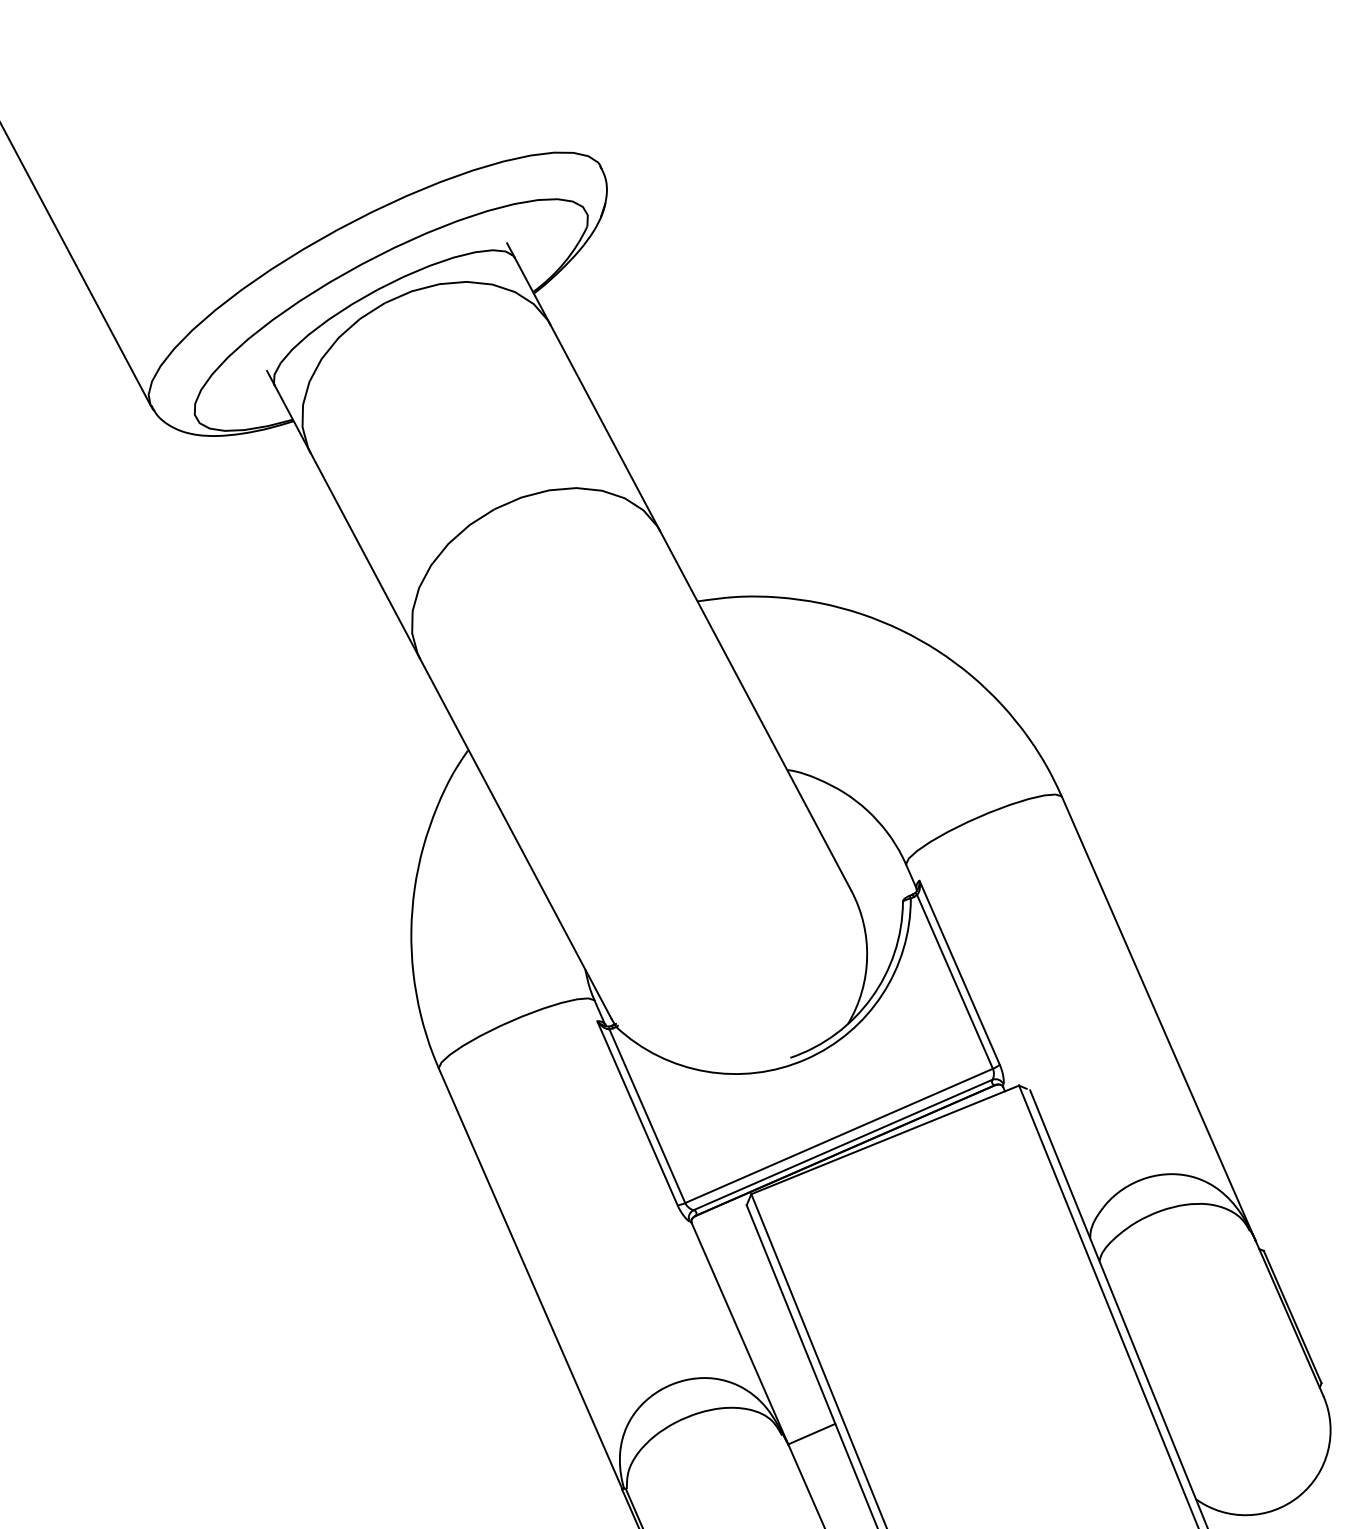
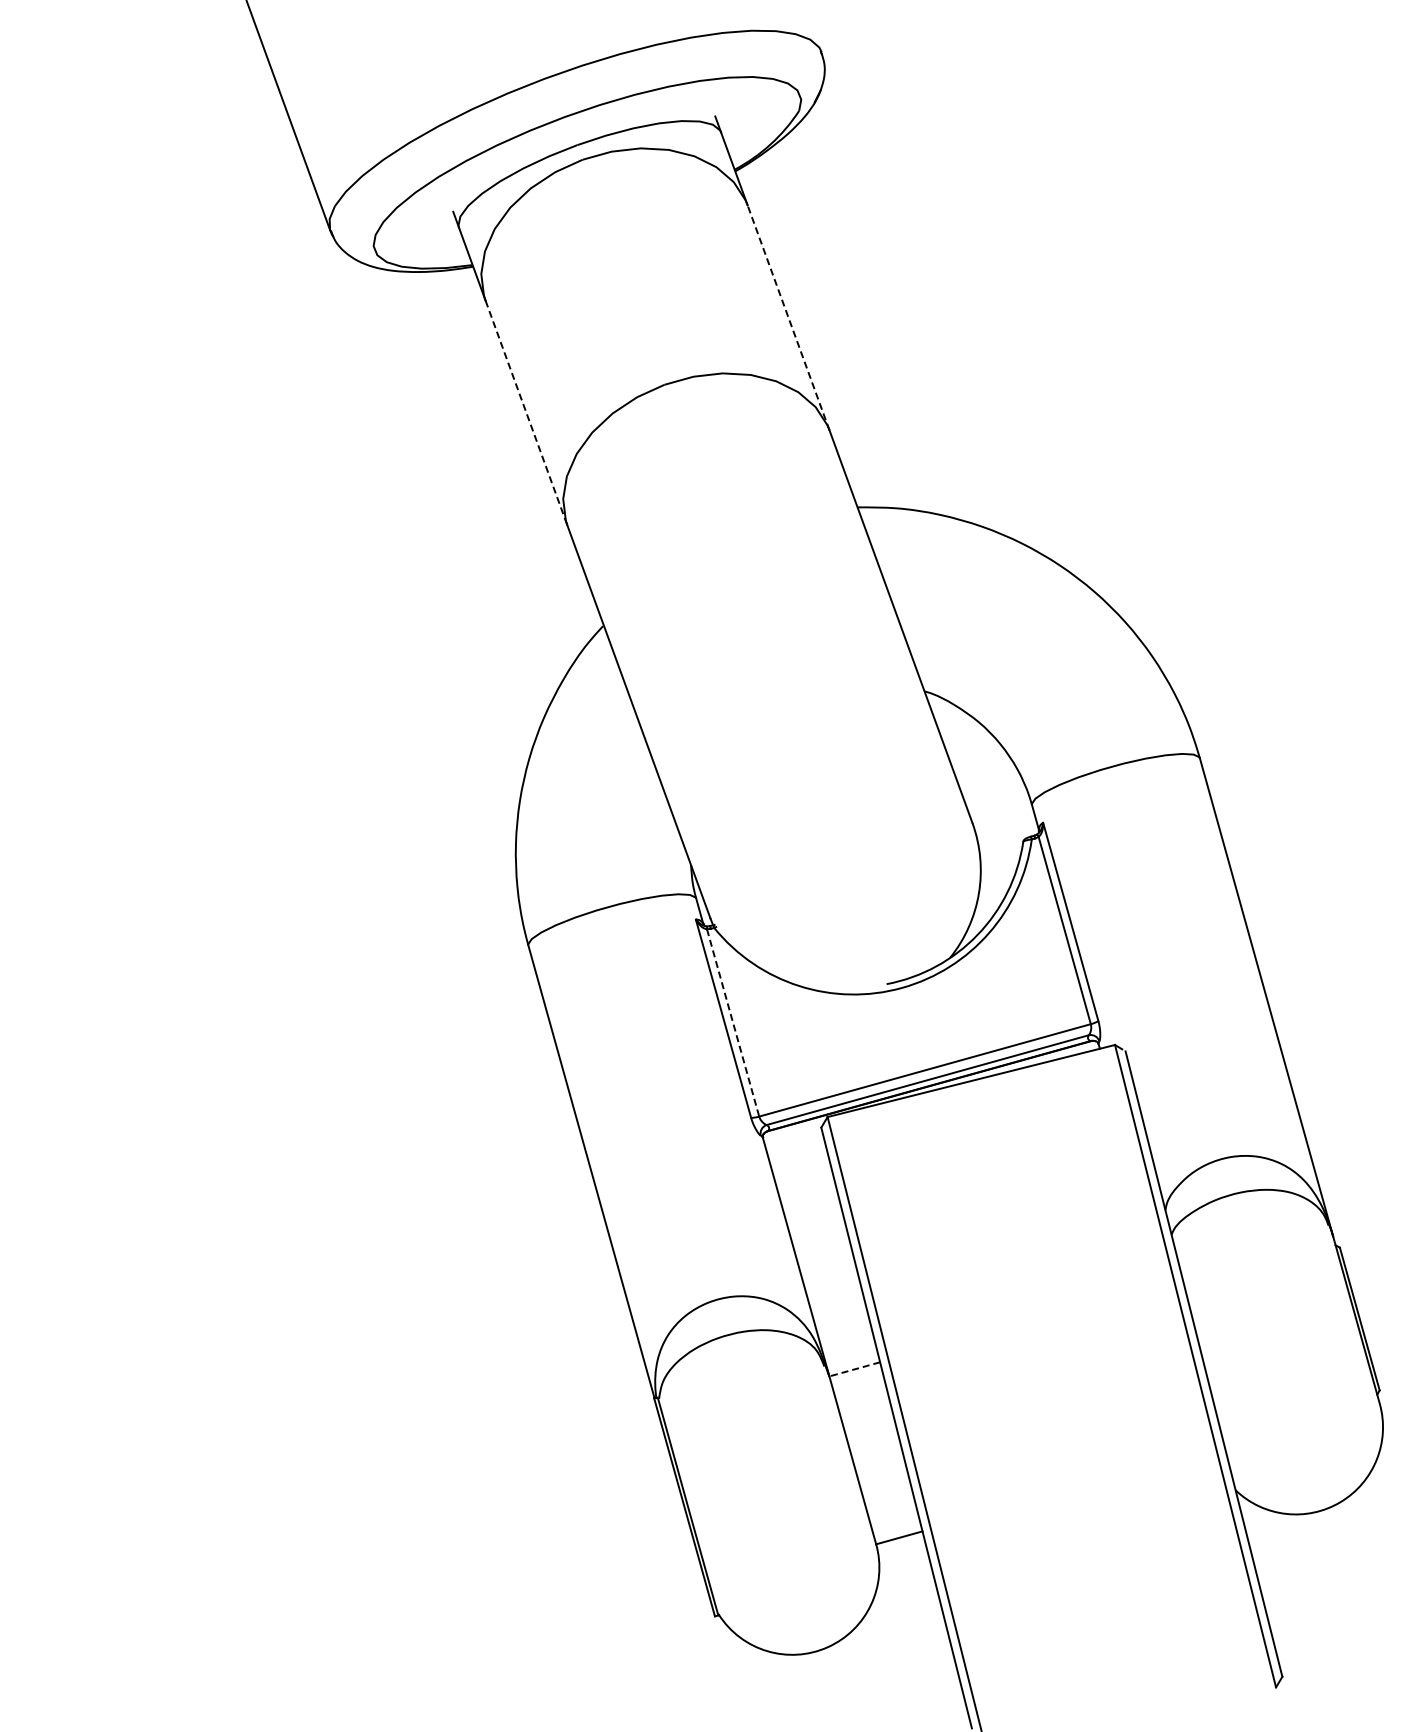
line: (605, 427) -> (788, 317), solid -> dashed
line: (365, 555) -> (526, 413), solid -> dashed
line: (647, 1116) -> (733, 1023), solid -> dashed
line: (811, 1434) -> (854, 1369), solid -> dashed

